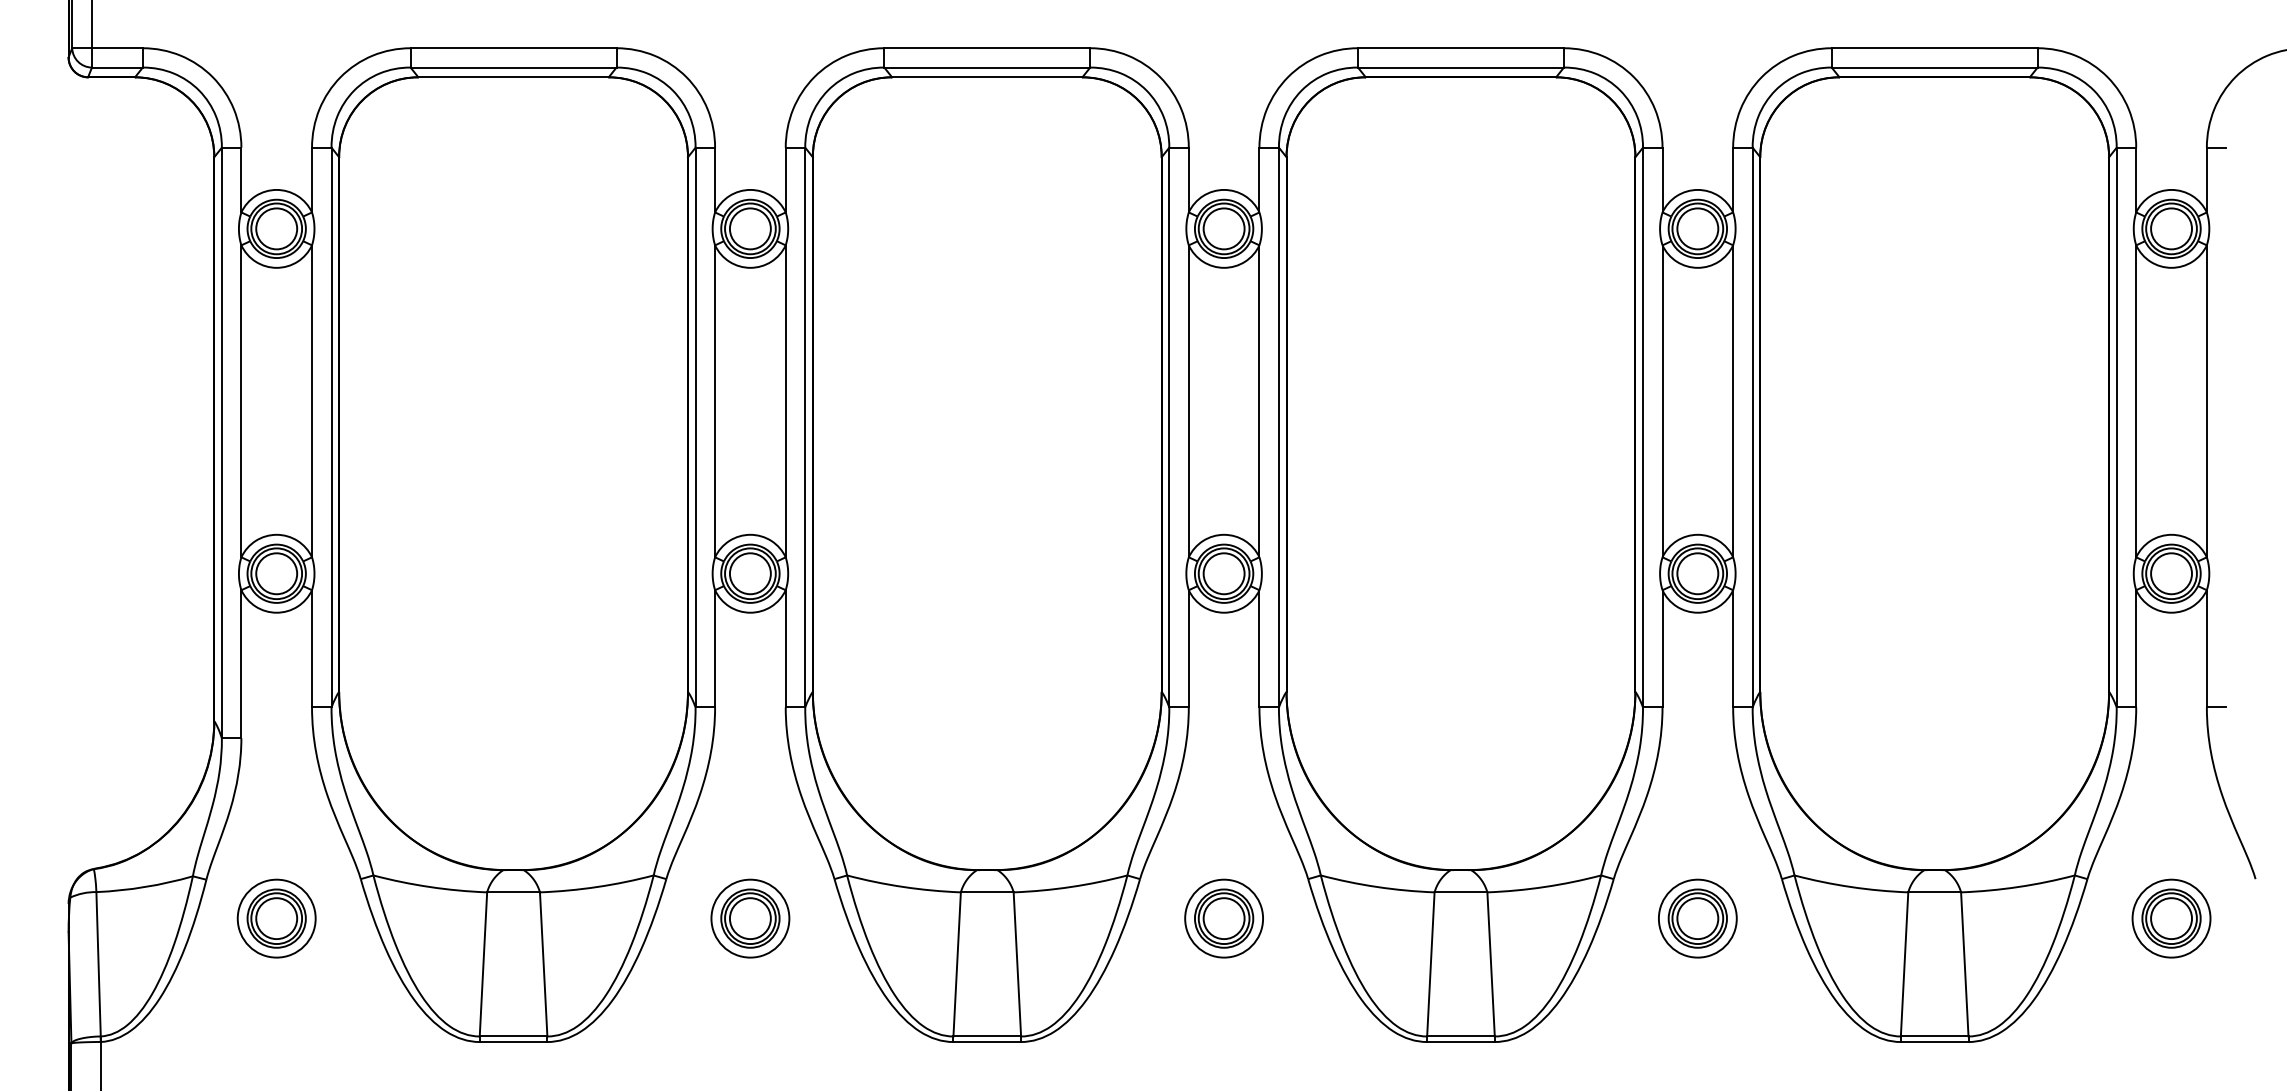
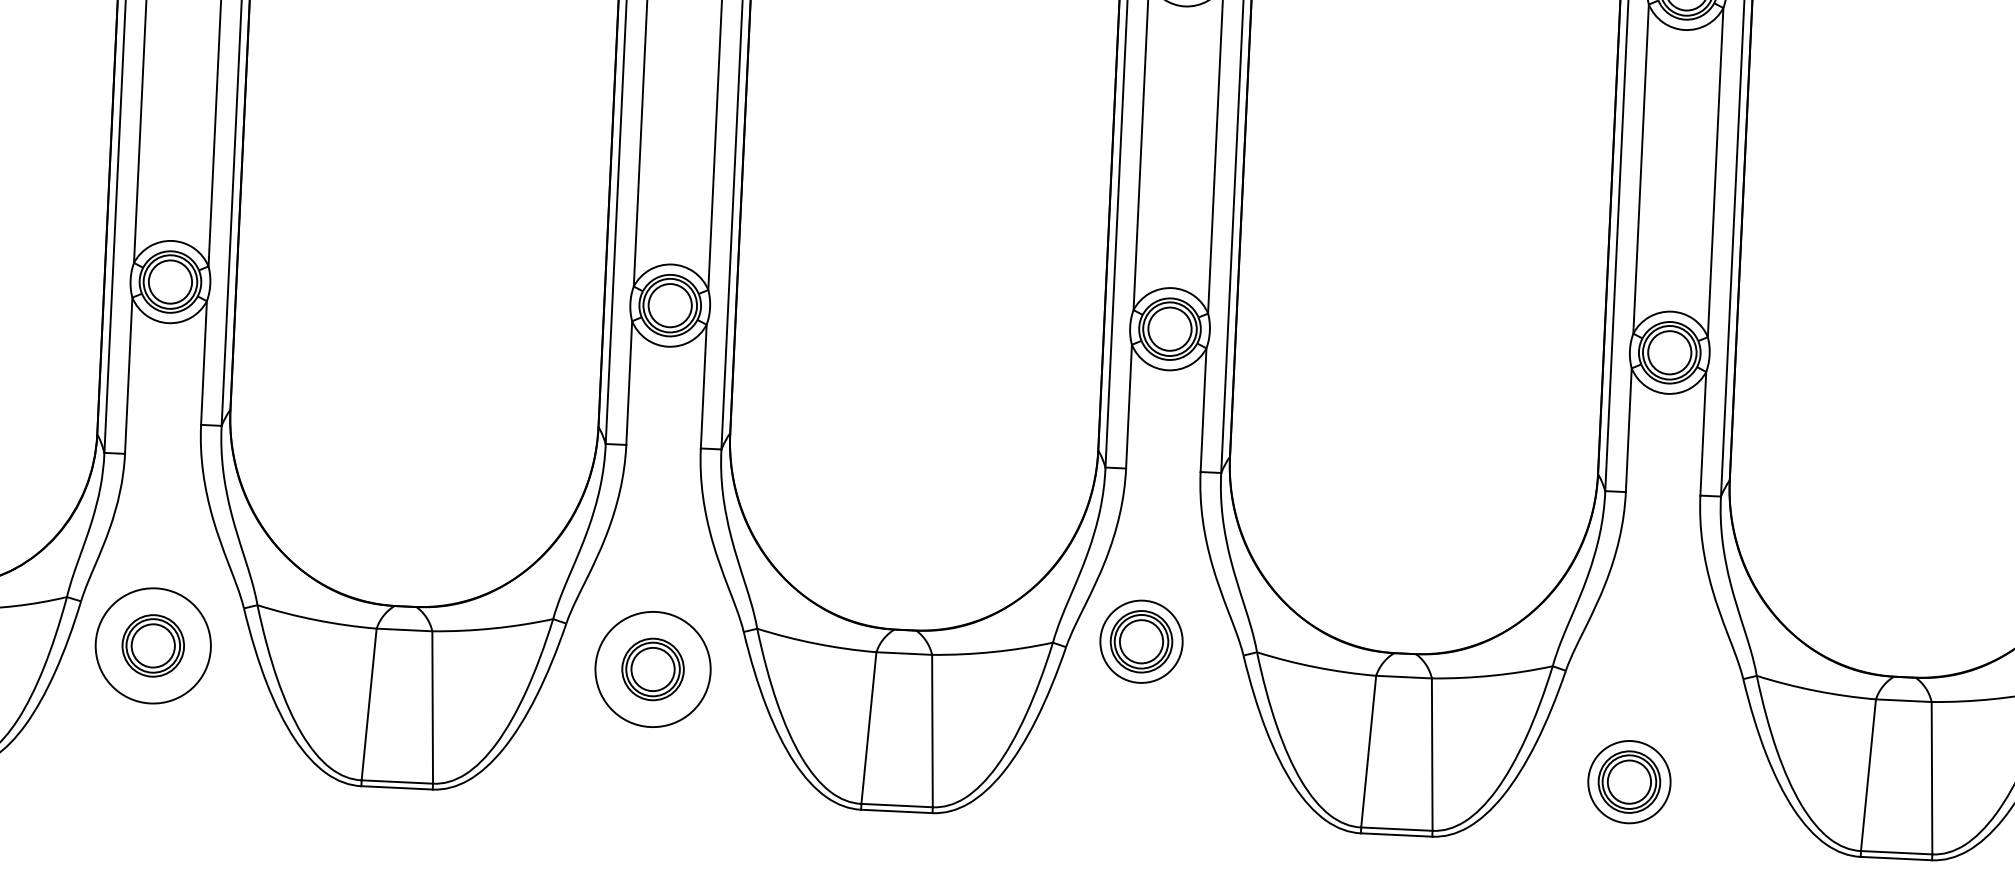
circle: (276, 918) -> (153, 645), size x1.4
circle: (750, 918) -> (653, 669), size x1.4
part: (1223, 918) -> (1140, 641), moved
part: (1697, 918) -> (1629, 781), moved

